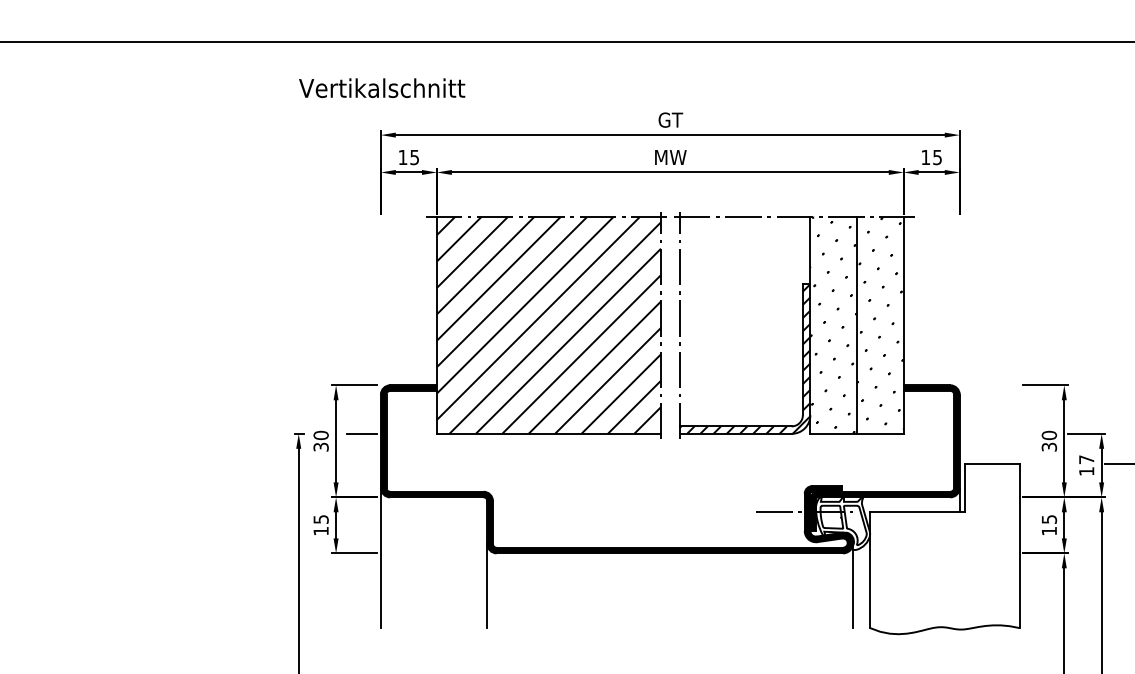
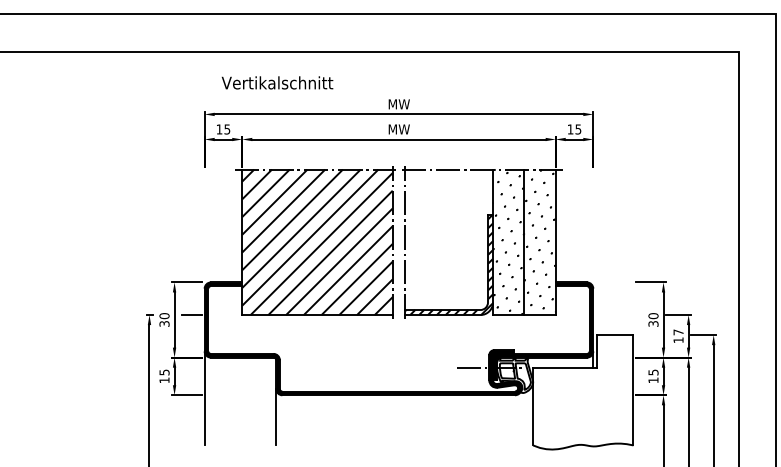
text: (382, 87) -> (277, 82), moved
text: (669, 120) -> (398, 104), GT -> MW
line: (852, 584) -> (521, 416), removed

